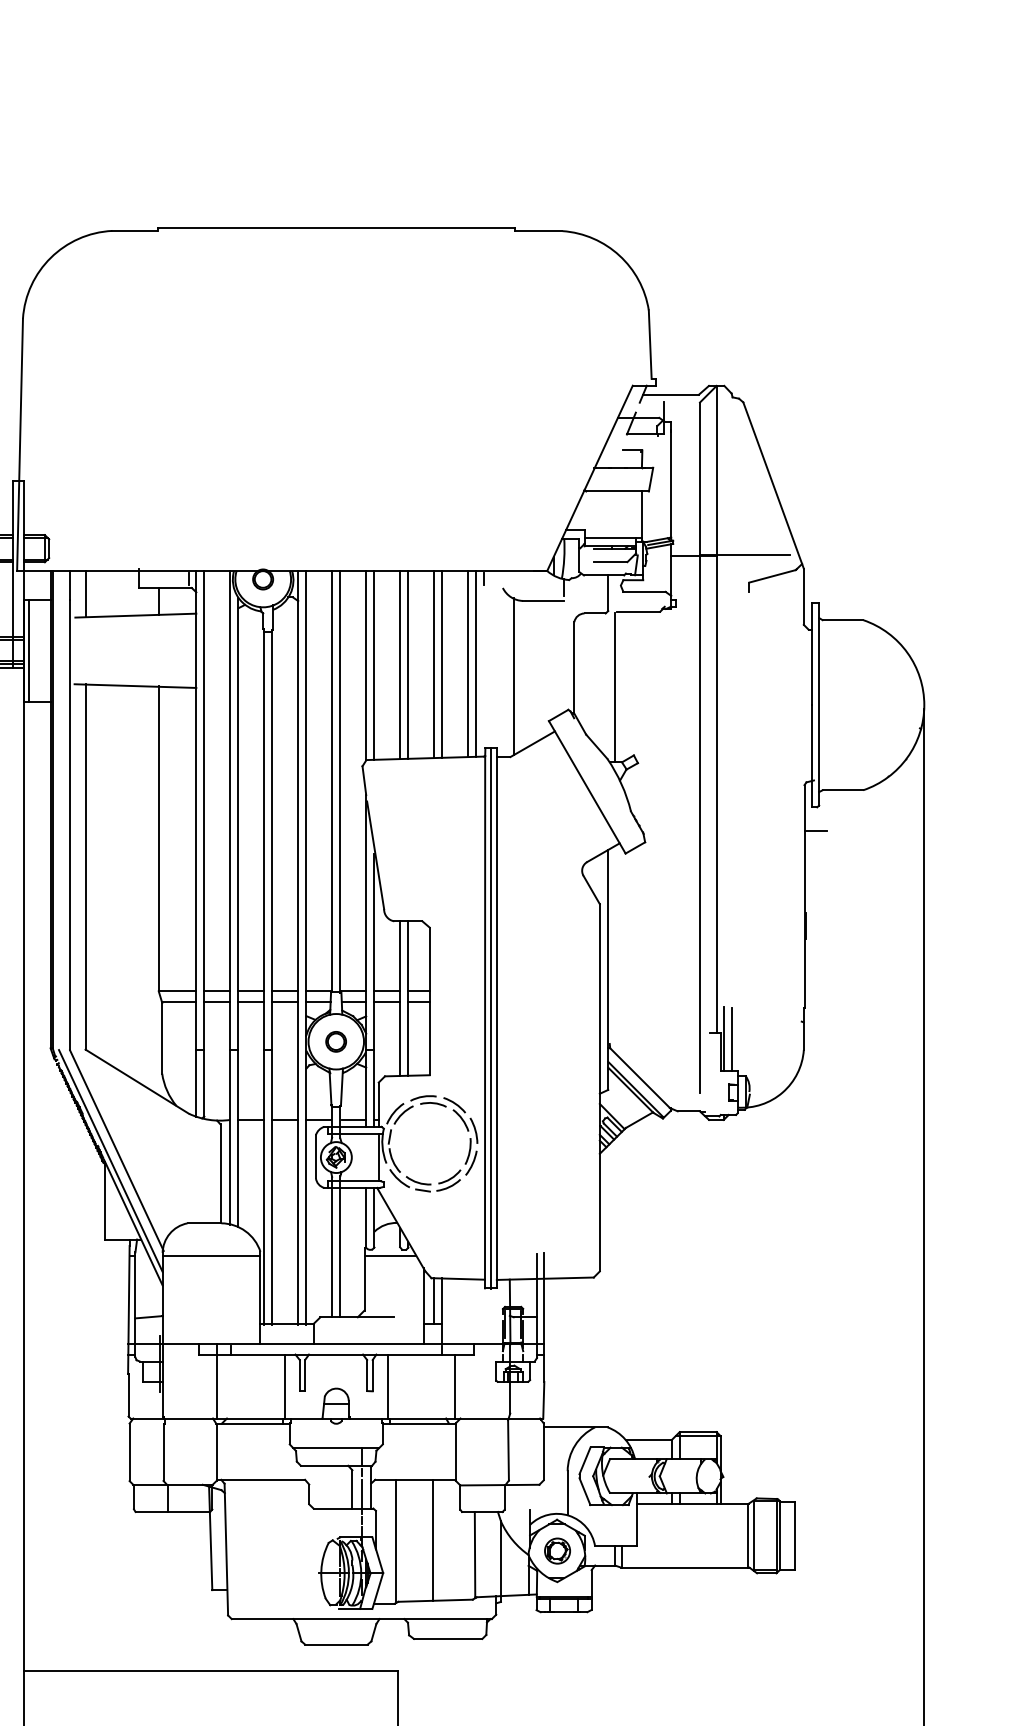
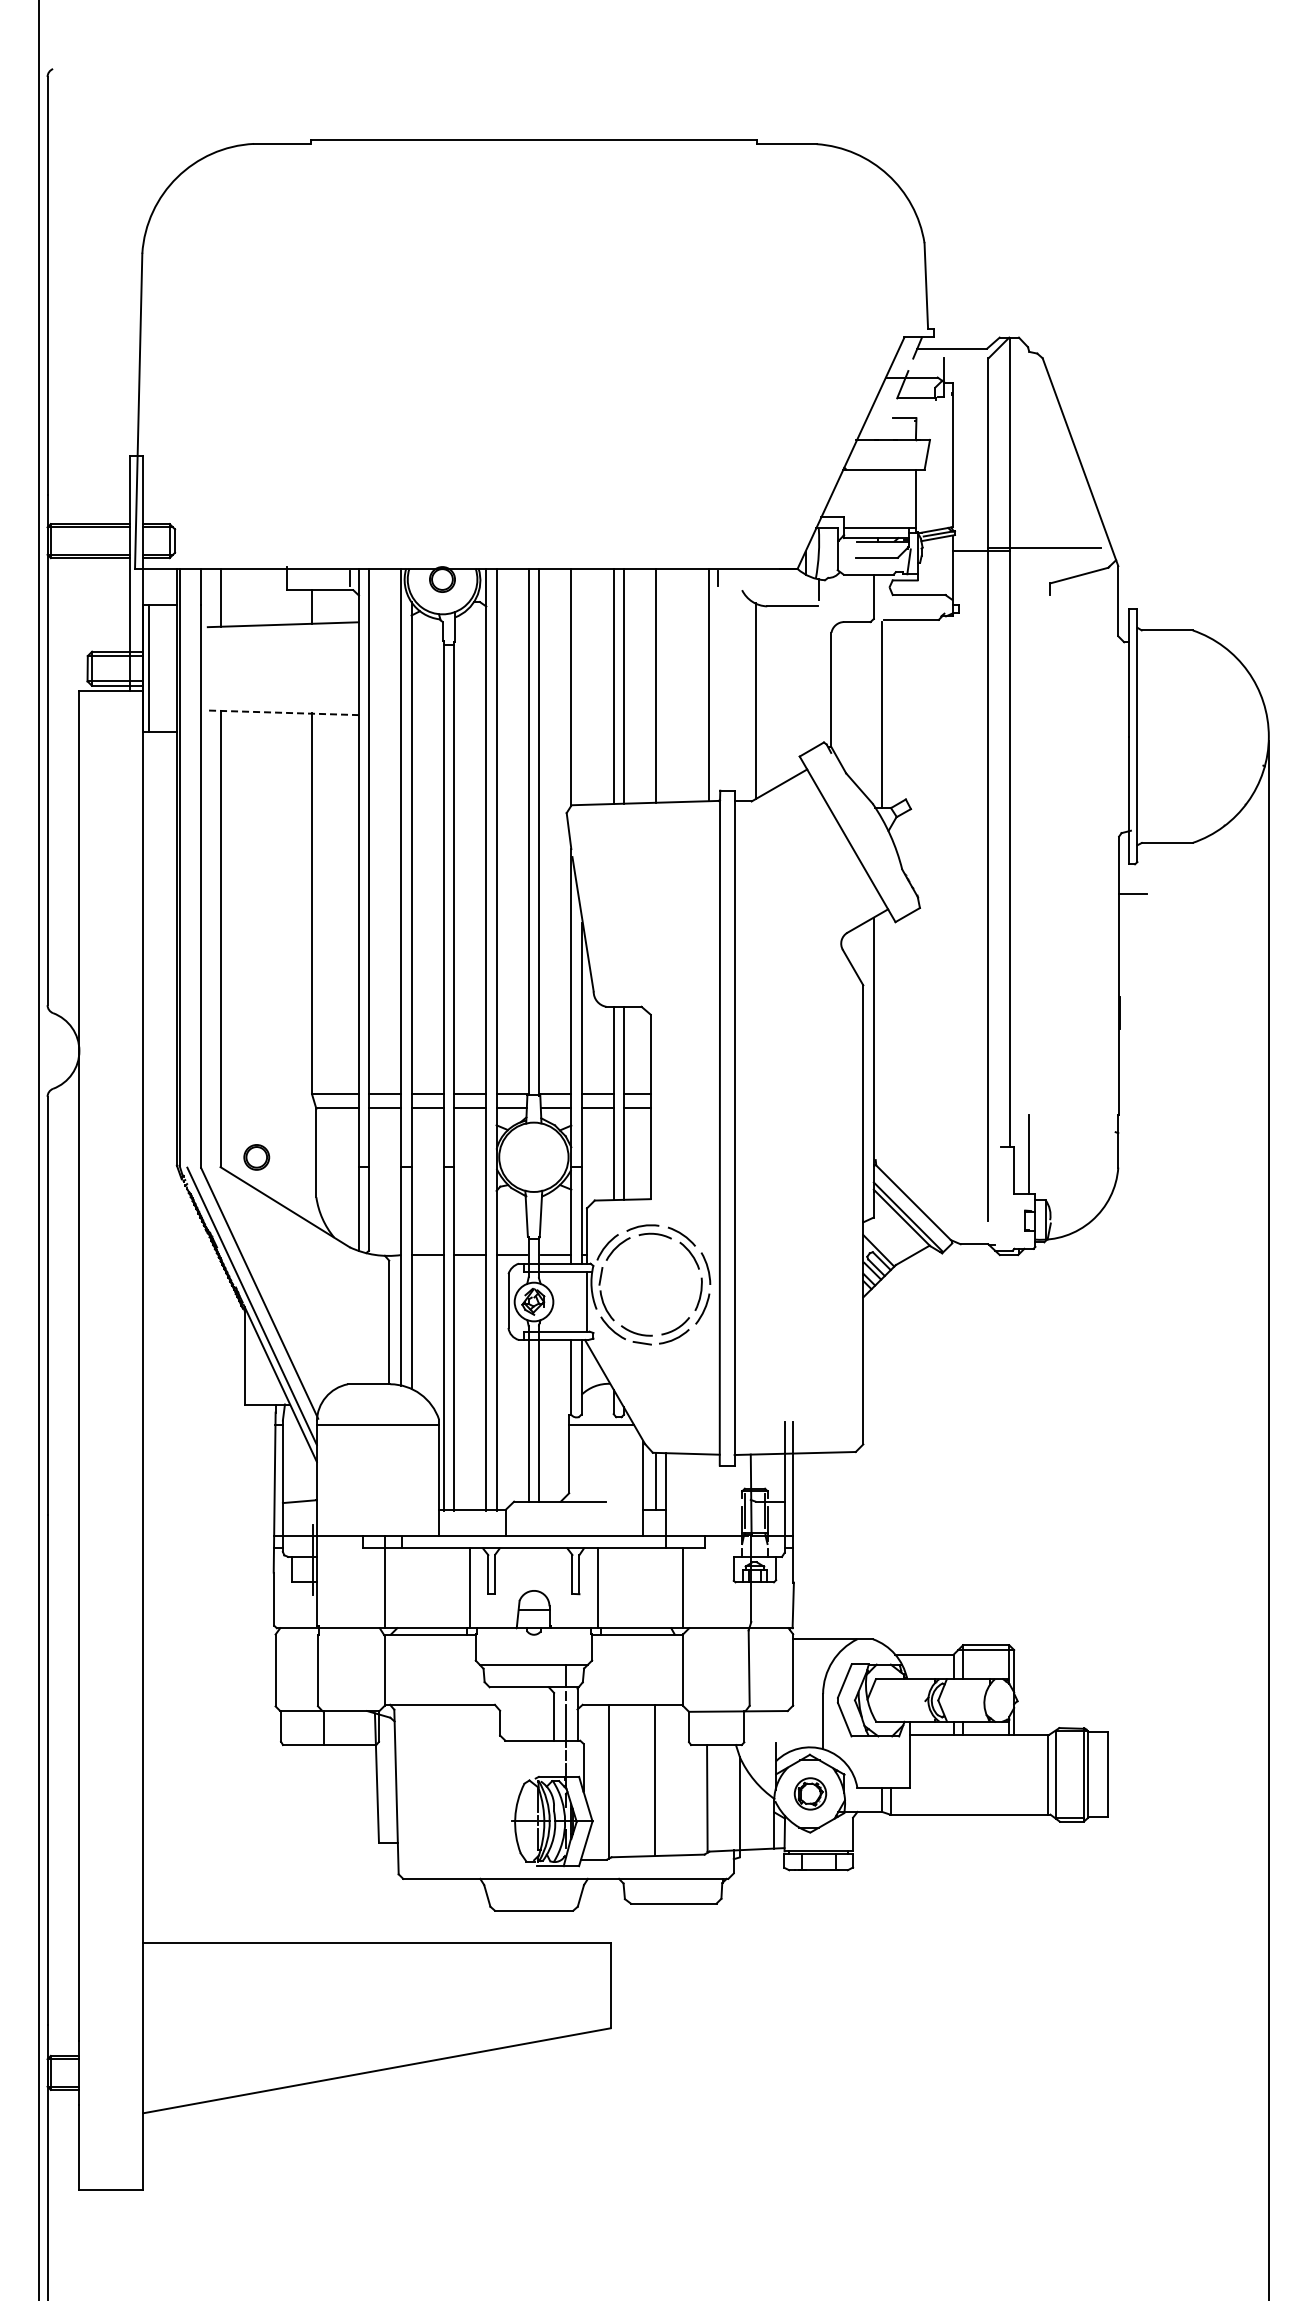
line: (467, 663) -> (698, 684), removed
line: (442, 664) -> (666, 685), removed
line: (374, 665) -> (581, 686), removed
line: (135, 685) -> (282, 712), solid -> dashed
line: (491, 1017) -> (727, 1127), removed
line: (724, 1038) -> (1018, 1153), removed
part: (335, 1041) -> (256, 1157), moved

